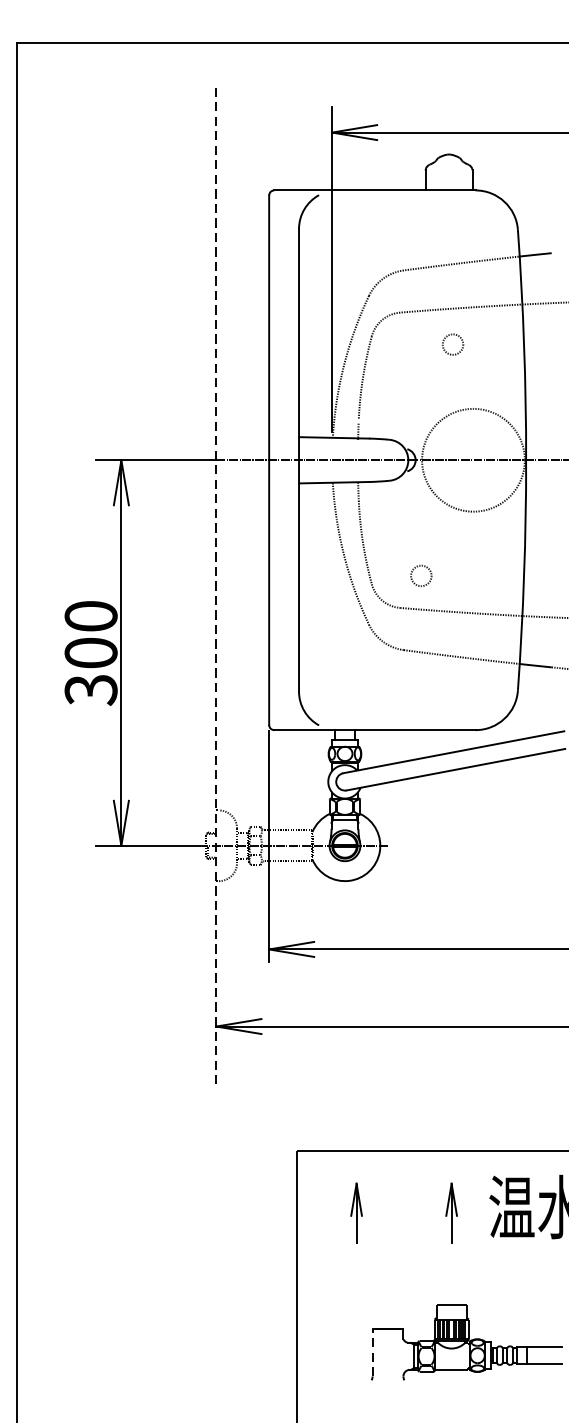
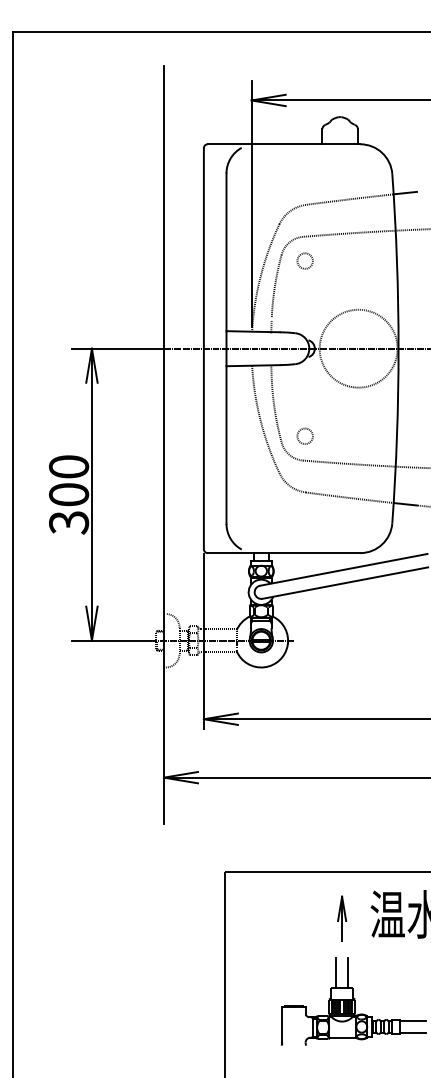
circle: (452, 343) -> (304, 260), moved
circle: (420, 574) -> (304, 435), moved
line: (215, 588) -> (163, 445), dashed -> solid
part: (357, 1212) -> (270, 918), removed
line: (442, 1285) -> (335, 973), added
line: (460, 1285) -> (348, 973), added
line: (372, 1352) -> (282, 1024), dashed -> solid

